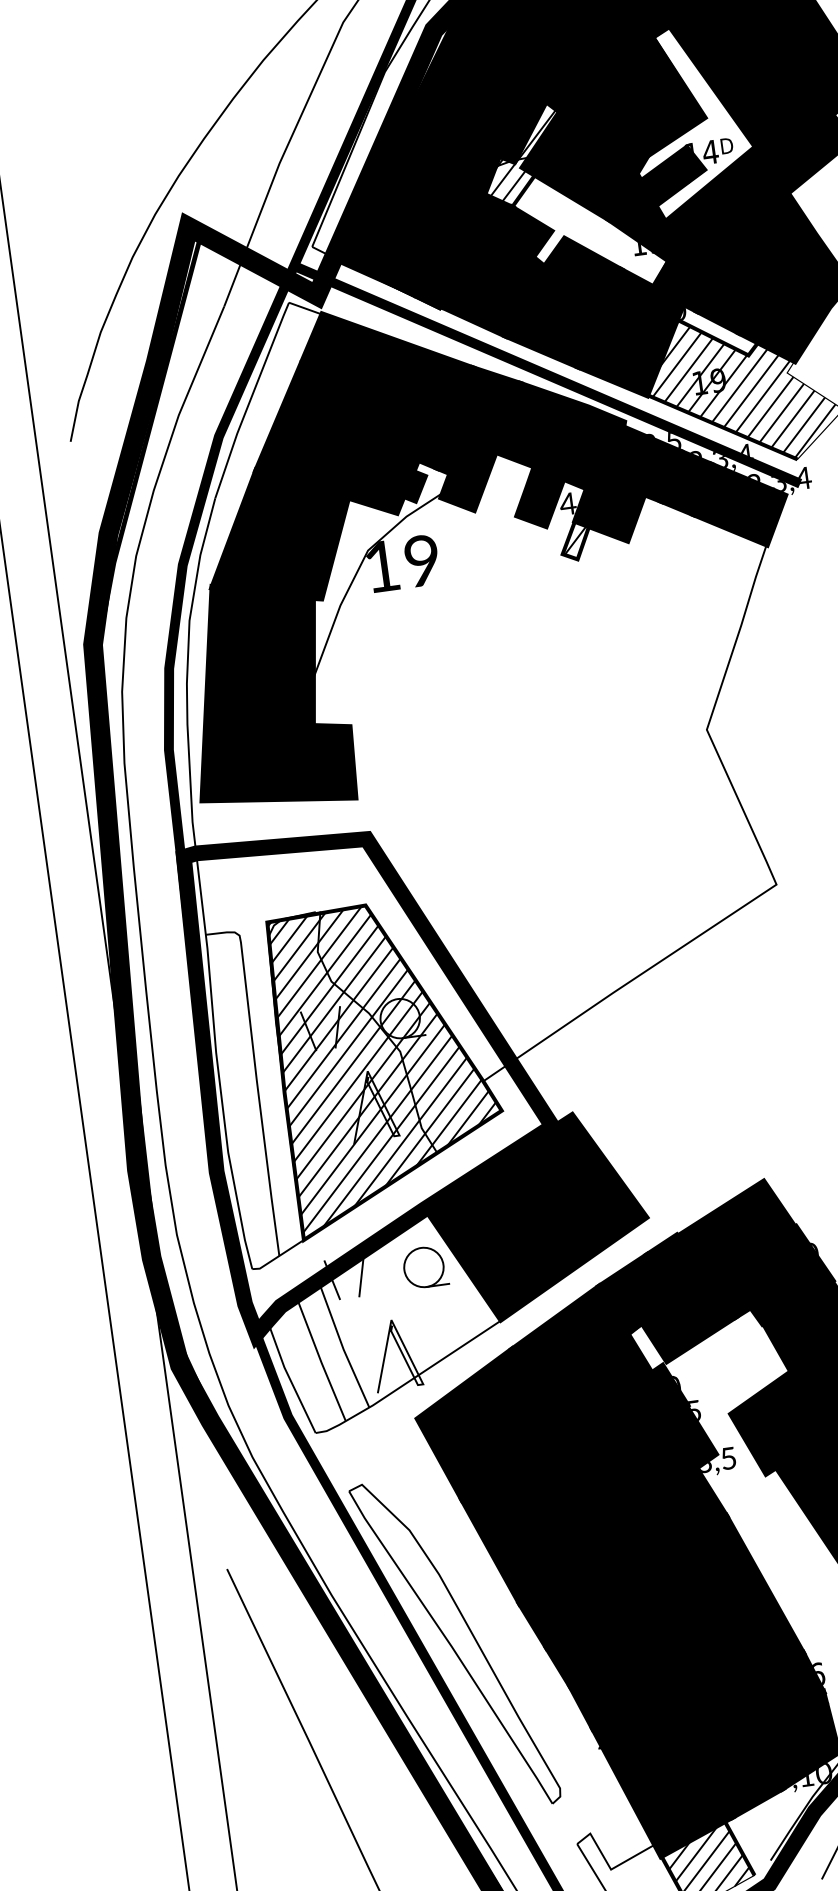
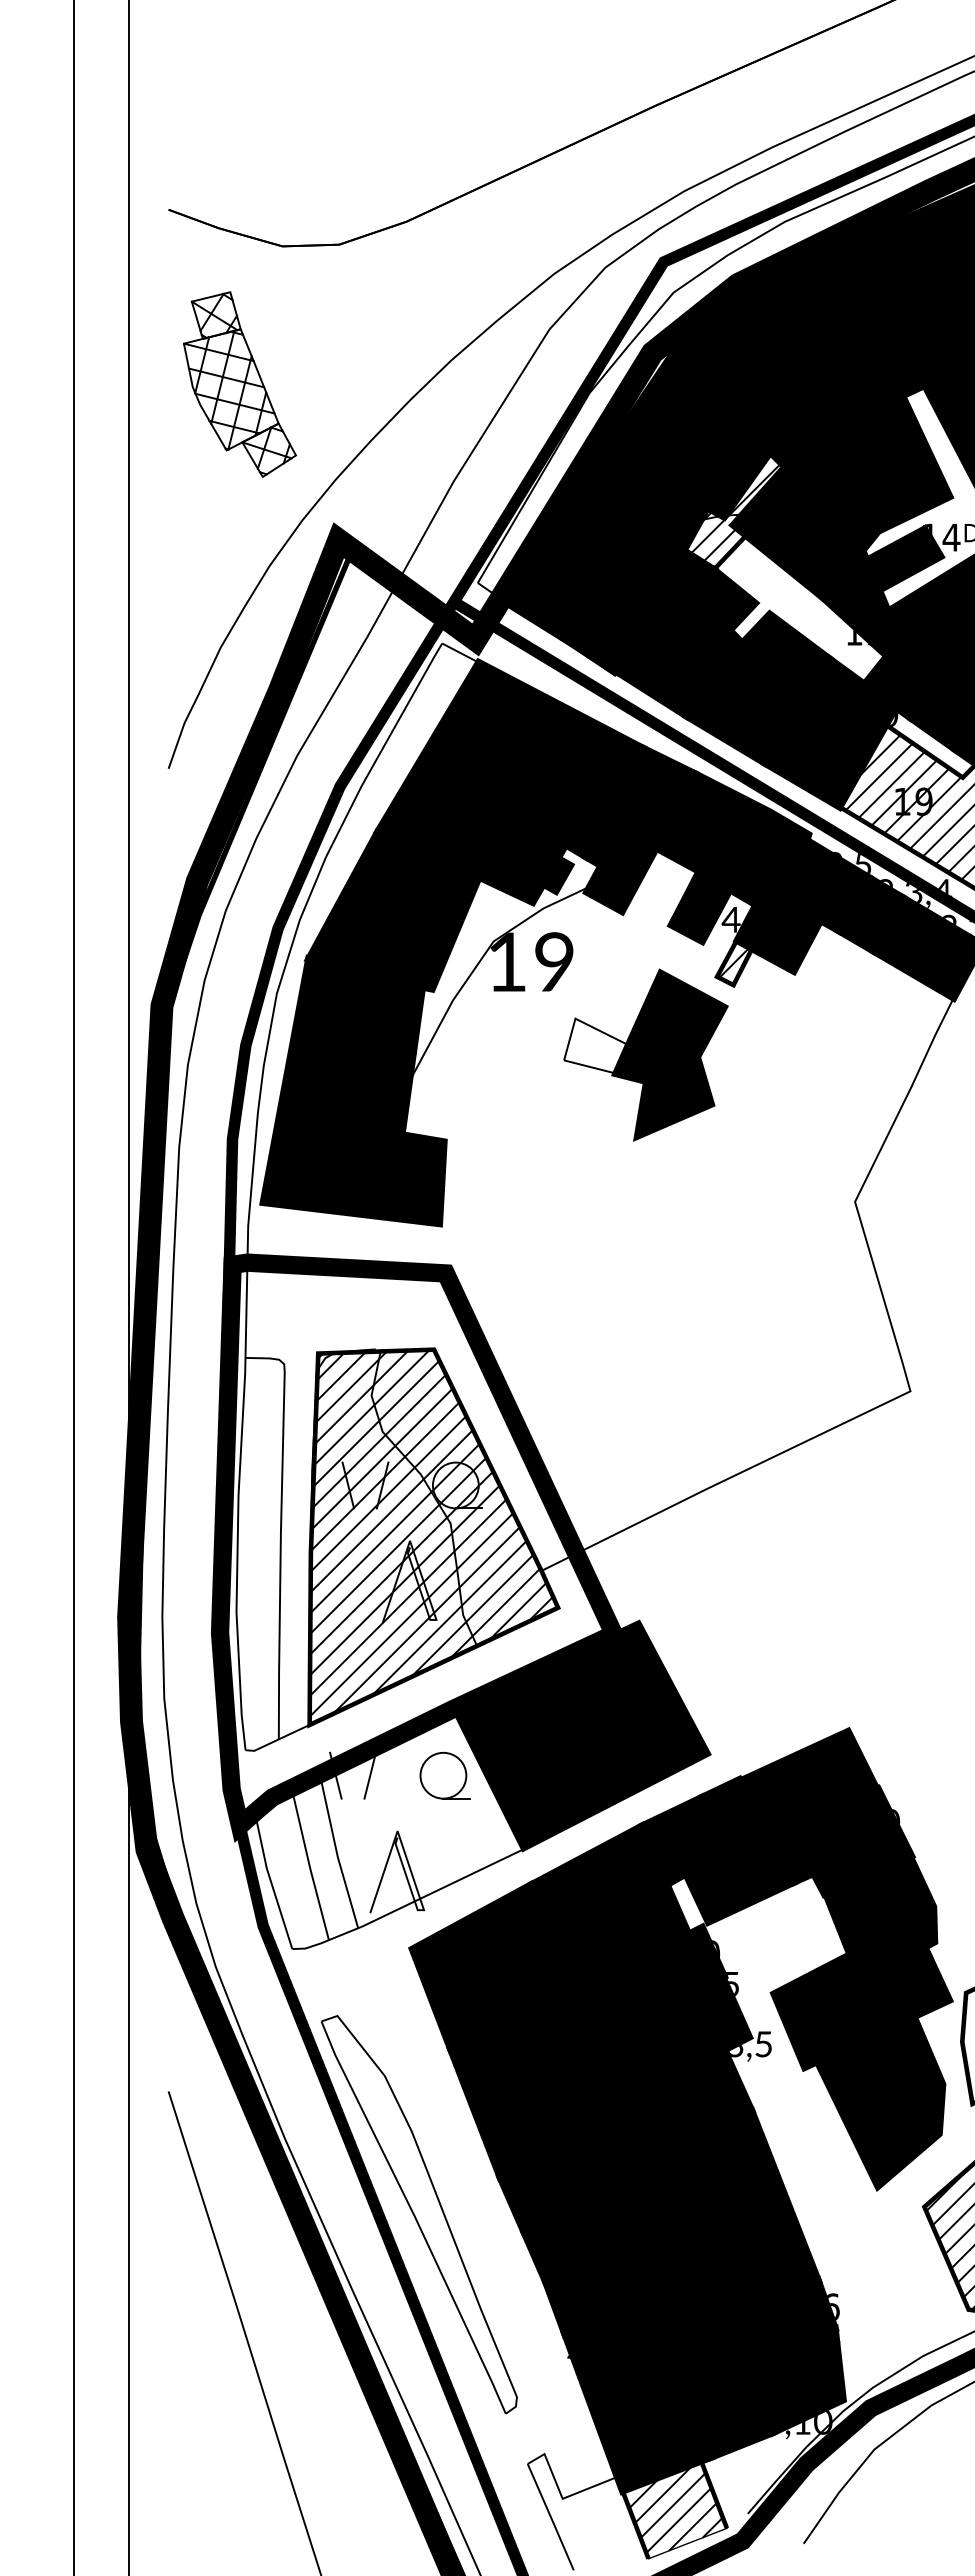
part: (85, 105) -> (239, 384), added
part: (510, 628) -> (645, 1054), added

